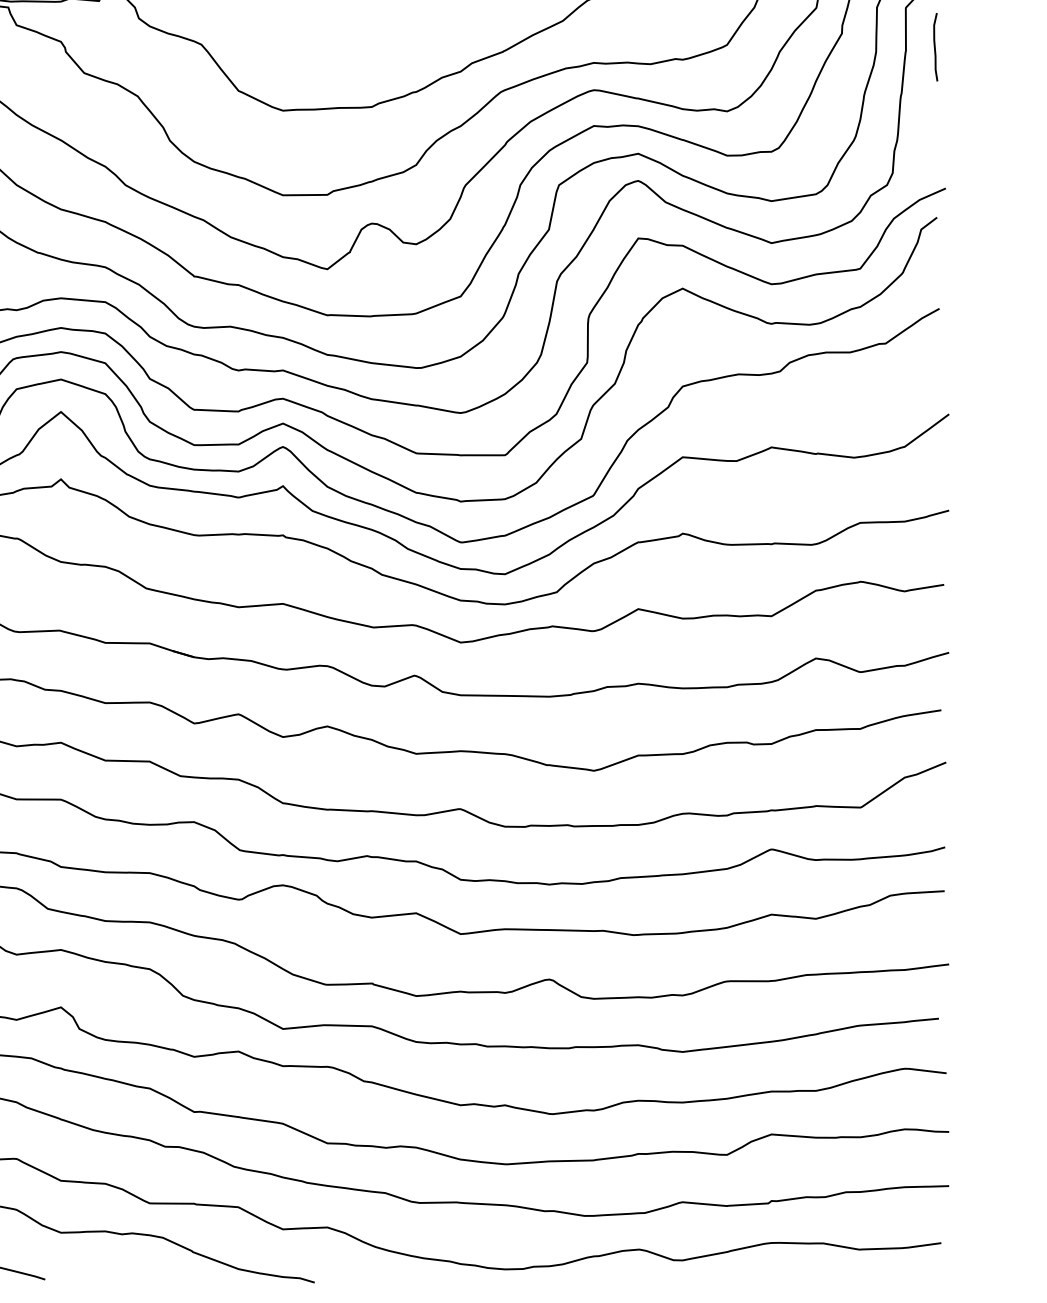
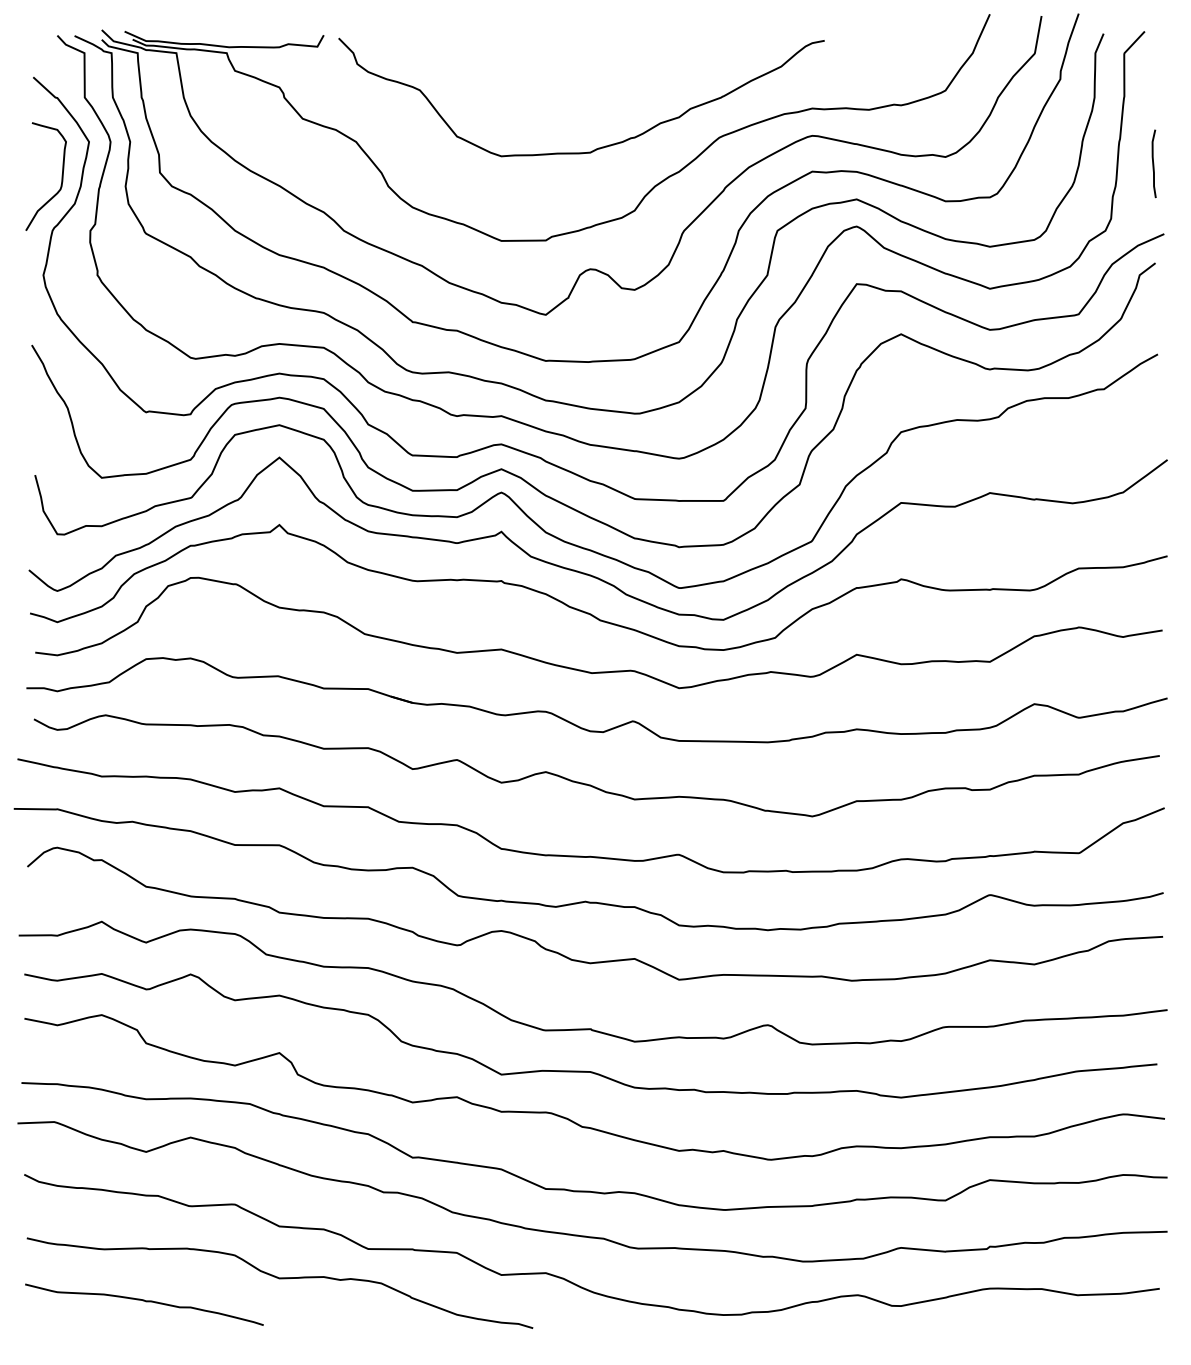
curve: (935, 46) -> (1153, 163), moved

